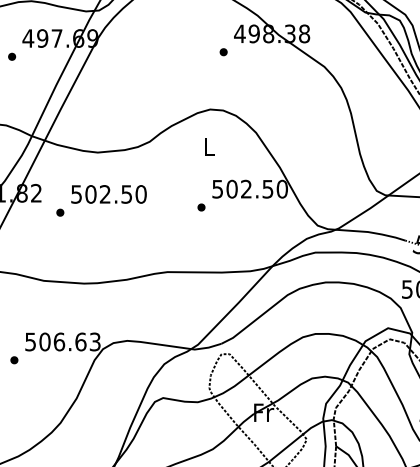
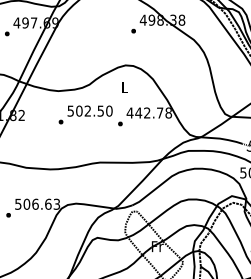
text: (250, 188) -> (149, 112), 502.50 -> 442.78
text: (101, 200) -> (85, 114), moved

